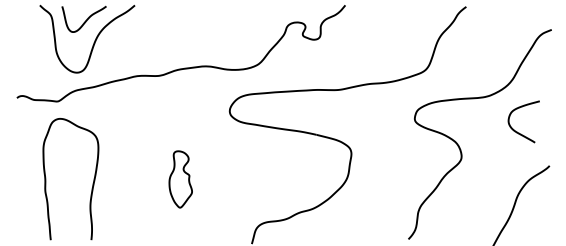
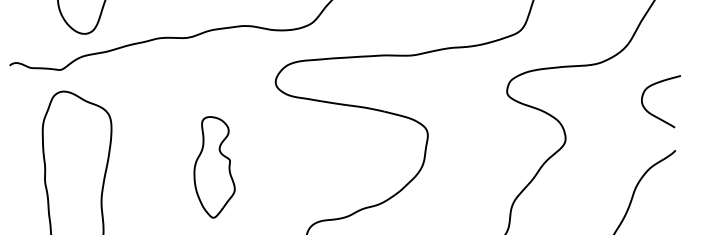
curve: (517, 131) -> (652, 113), moved
part: (180, 179) -> (214, 167), size x1.43

